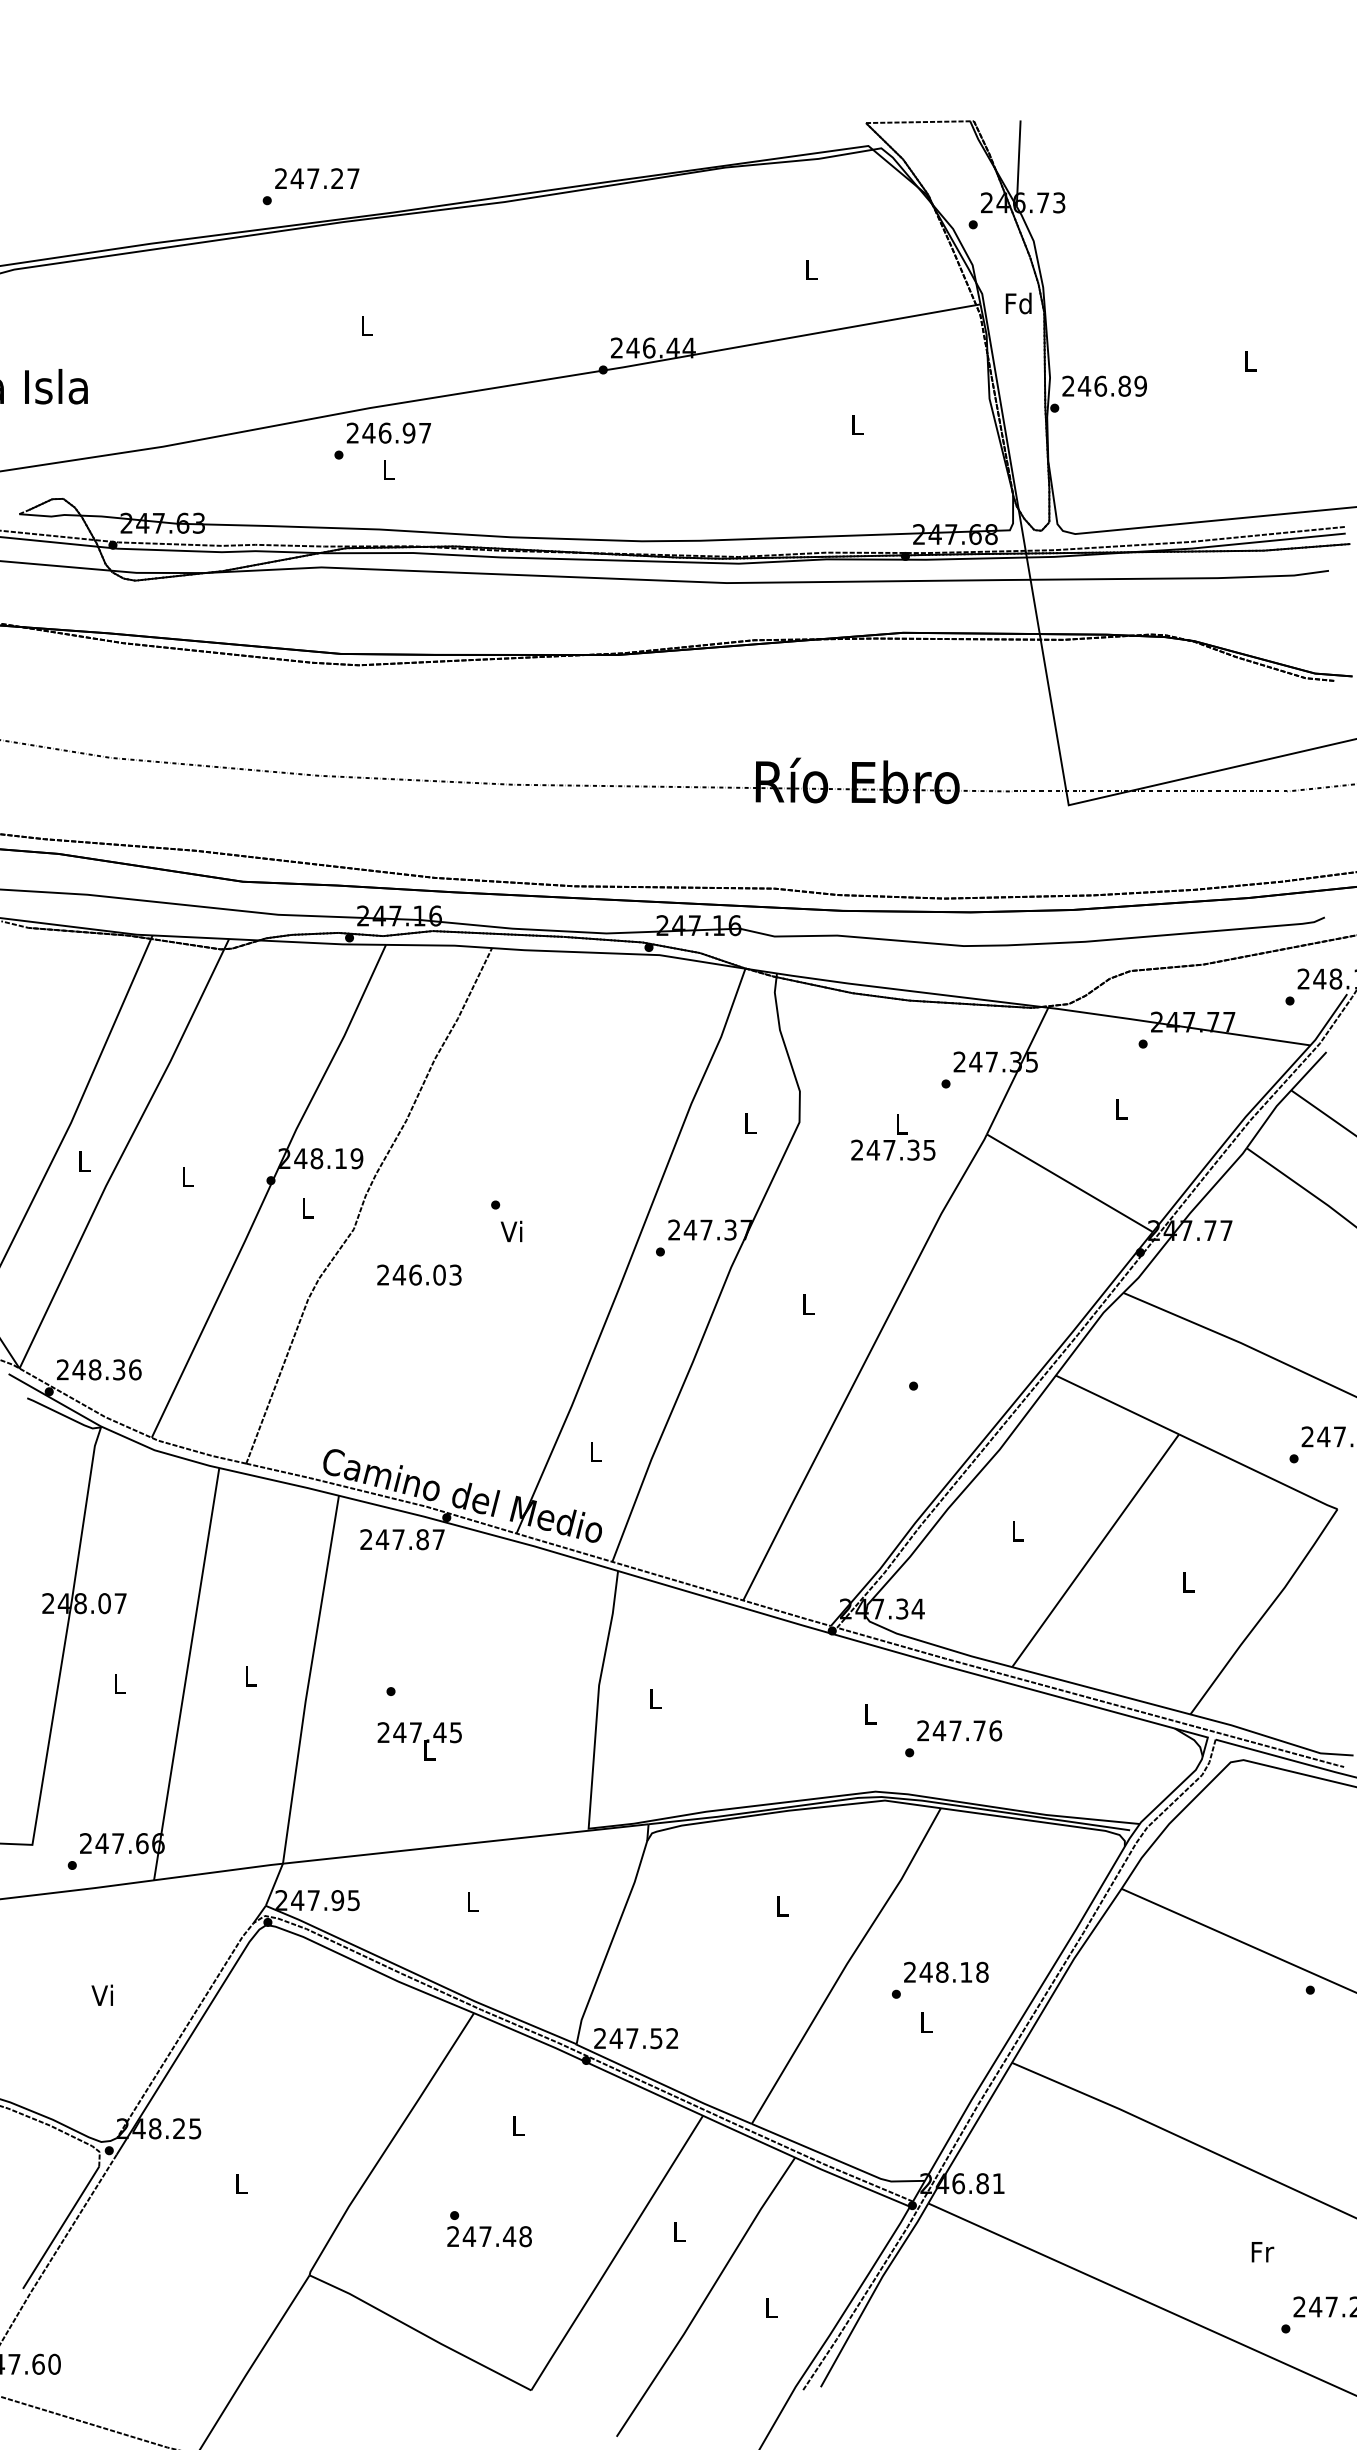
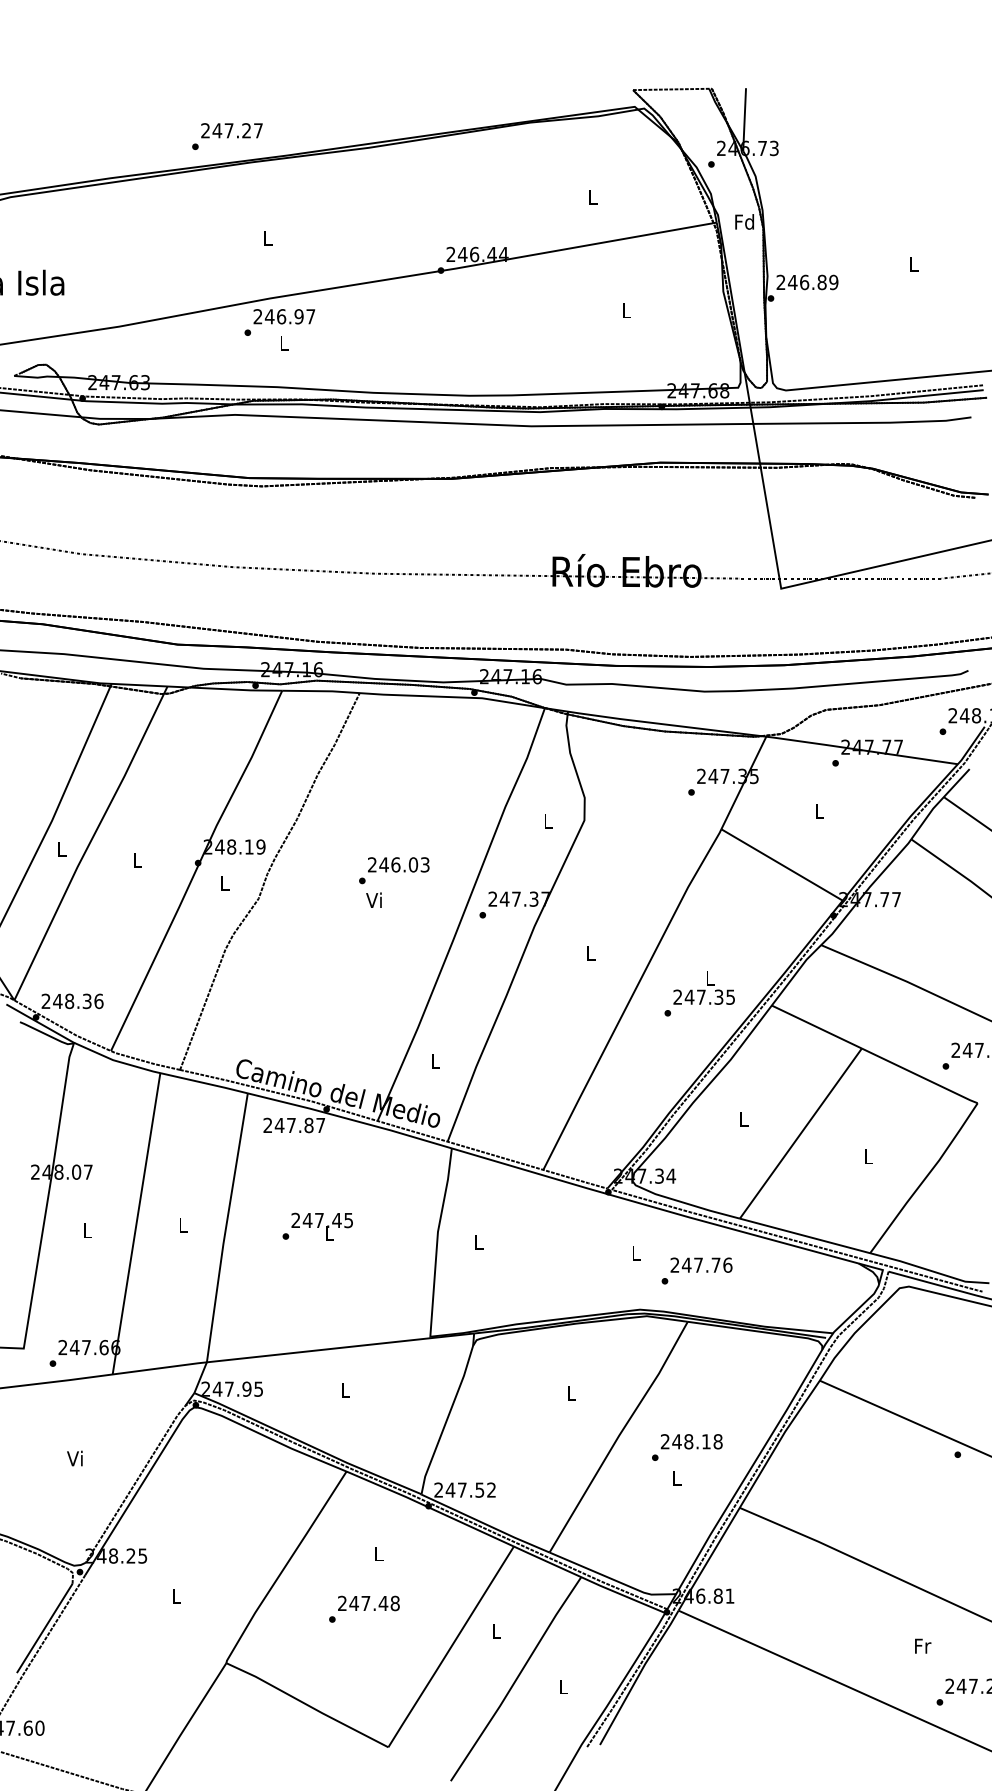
text: (893, 1137) -> (704, 987), moved
text: (419, 1274) -> (398, 864), moved
text: (419, 1741) -> (322, 1226), moved
text: (489, 2236) -> (368, 1603), moved

